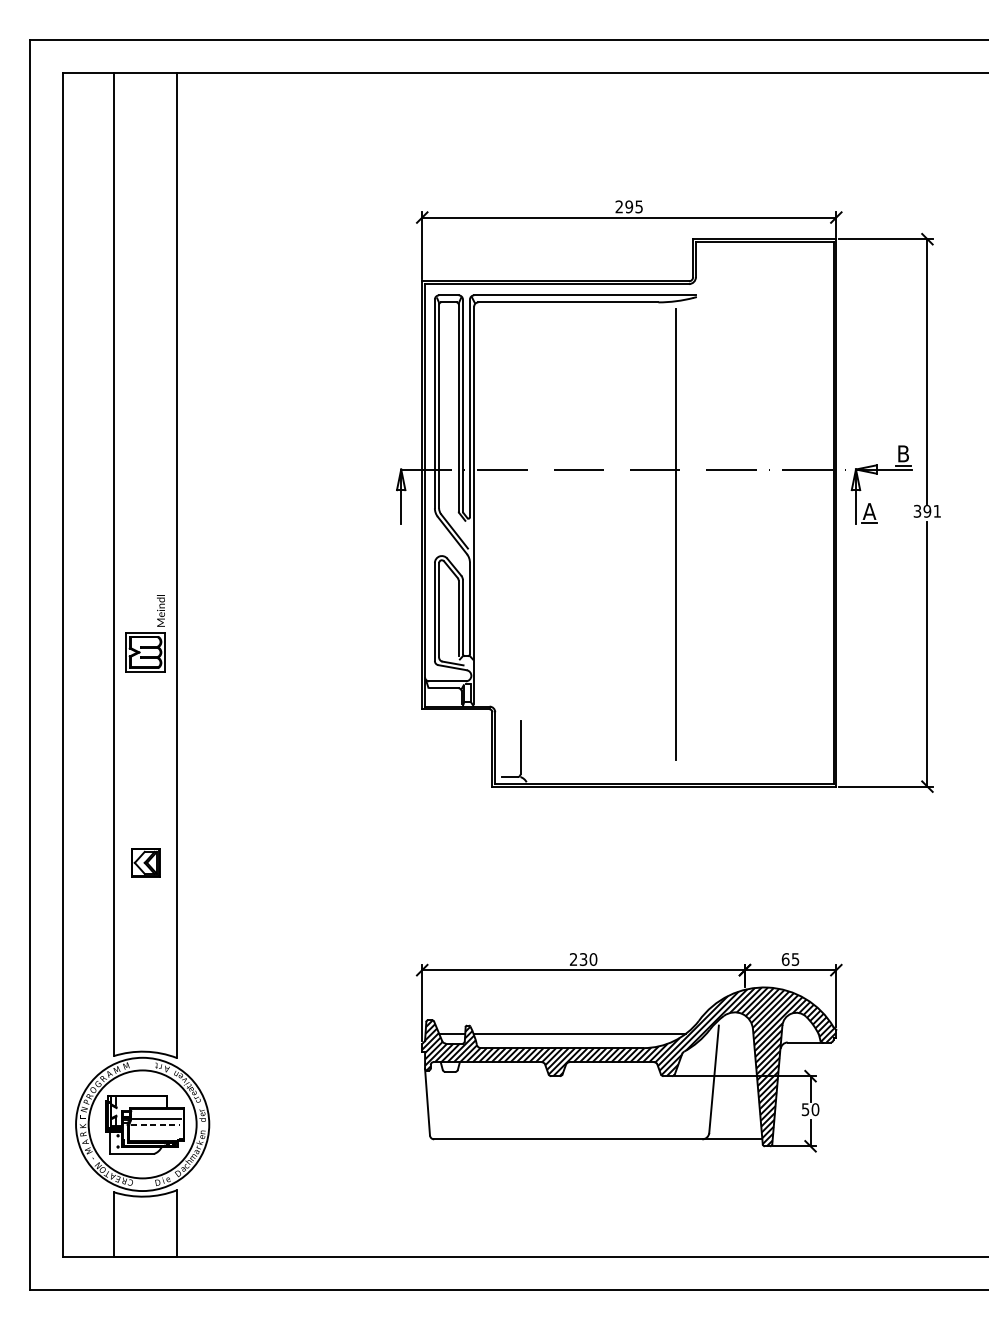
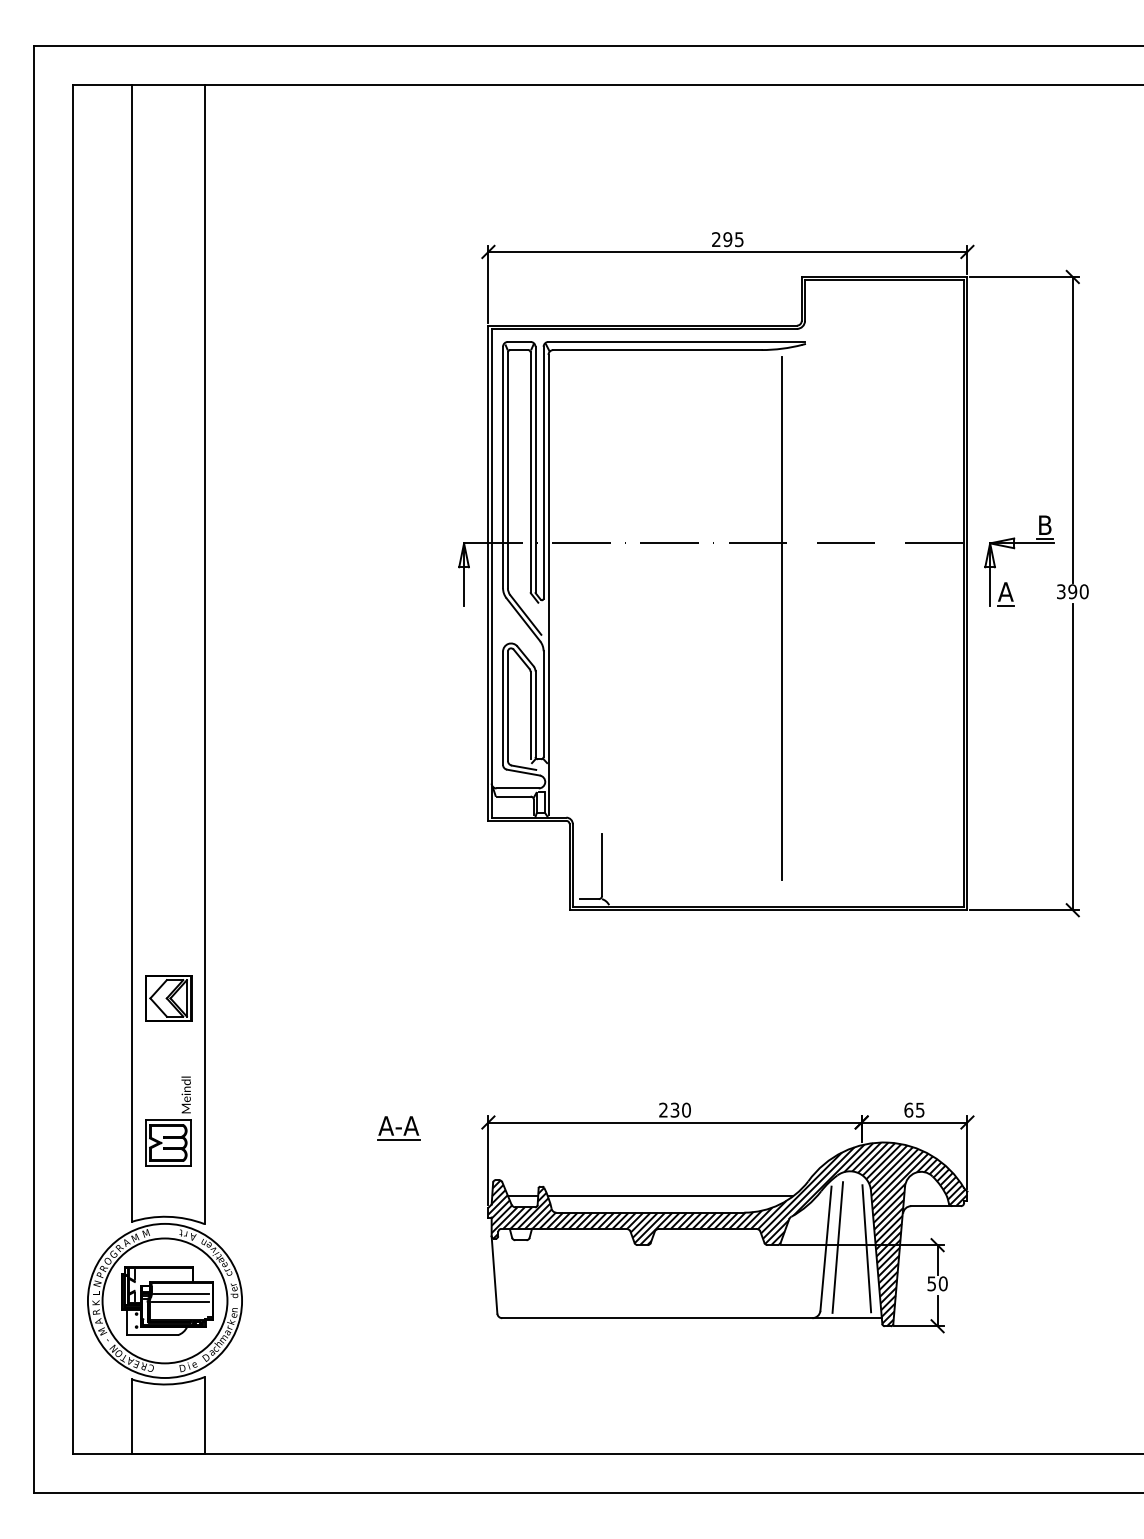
text: (936, 511) -> (1083, 591), 391 -> 390
part: (145, 633) -> (168, 1121), moved
part: (145, 862) -> (168, 998), size x1.43
part: (344, 975) -> (398, 1128), added
line: (724, 1078) -> (837, 1247), added
line: (749, 1079) -> (866, 1248), added
line: (156, 1124) -> (180, 1301), dashed -> solid

